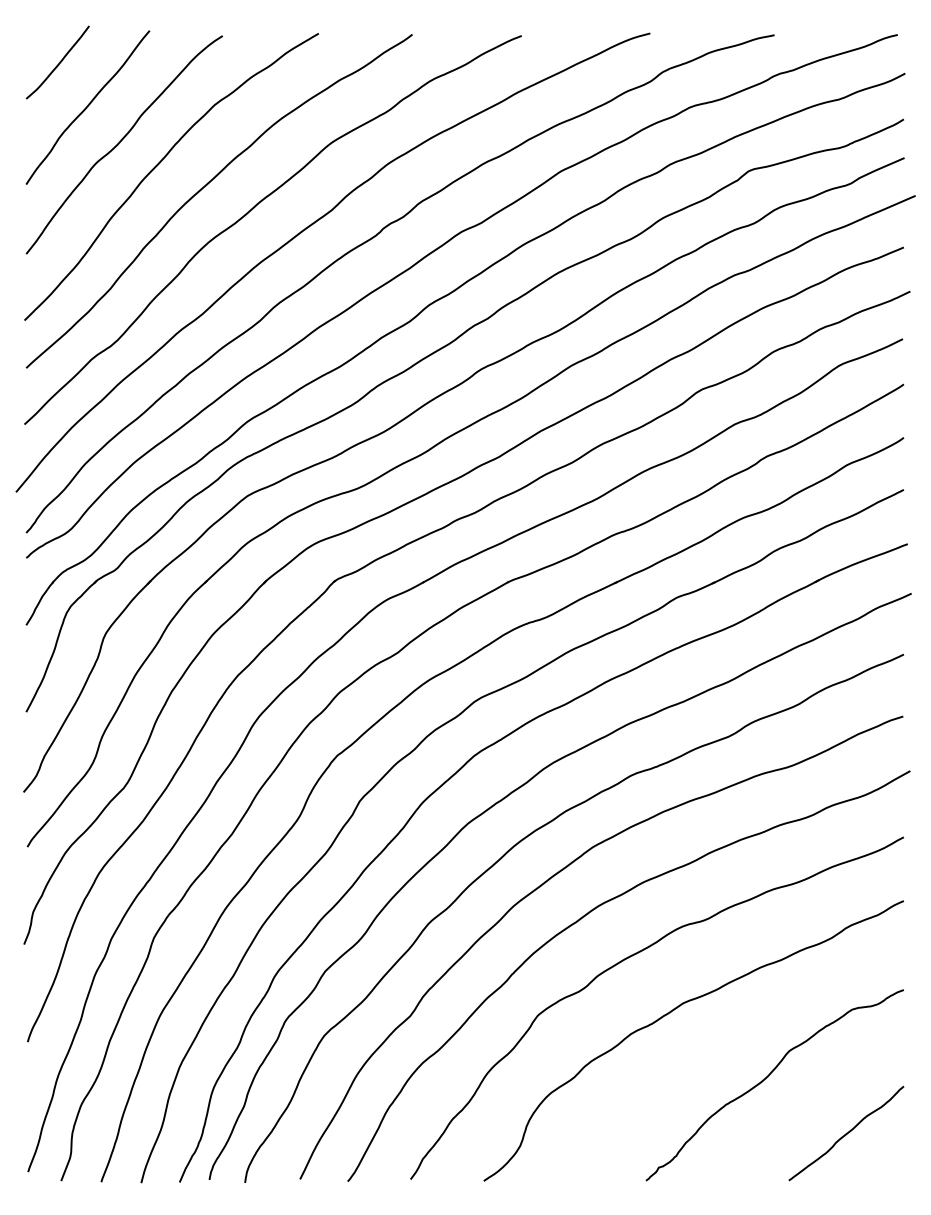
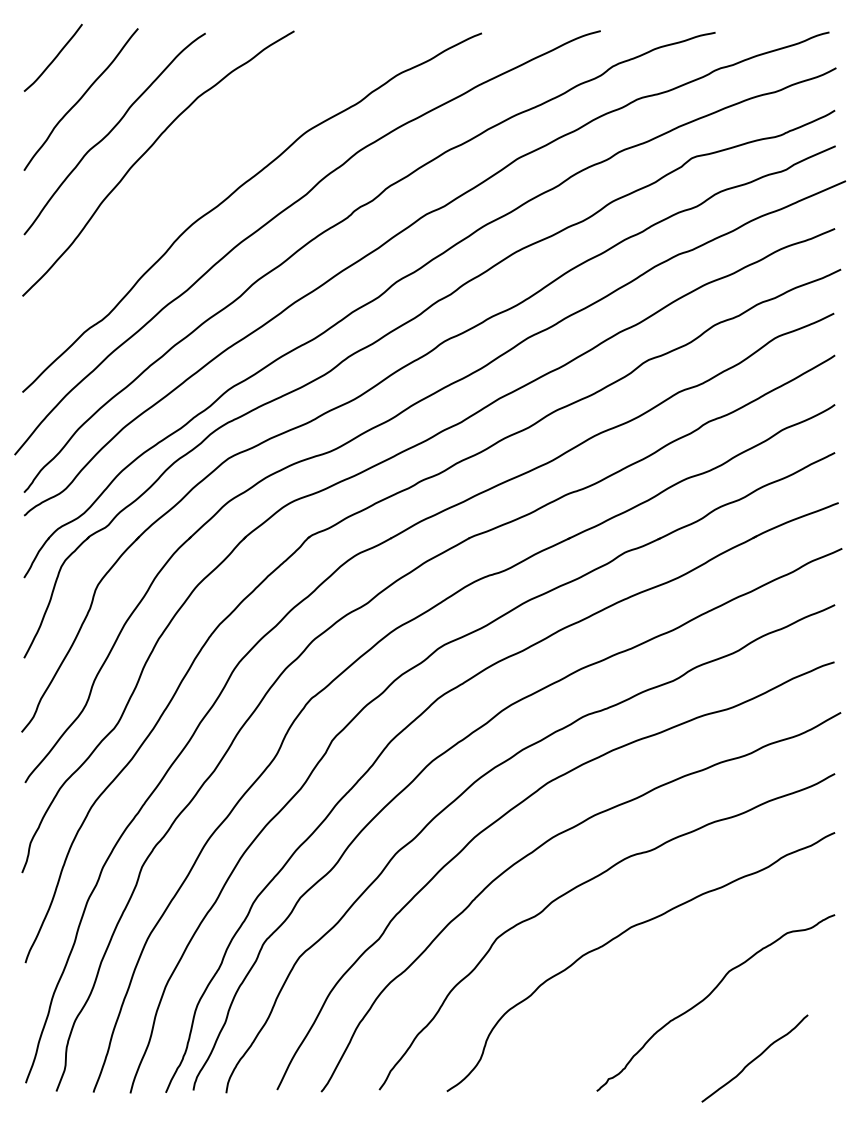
curve: (206, 186) -> (190, 172), removed
curve: (845, 1133) -> (754, 1058), moved

